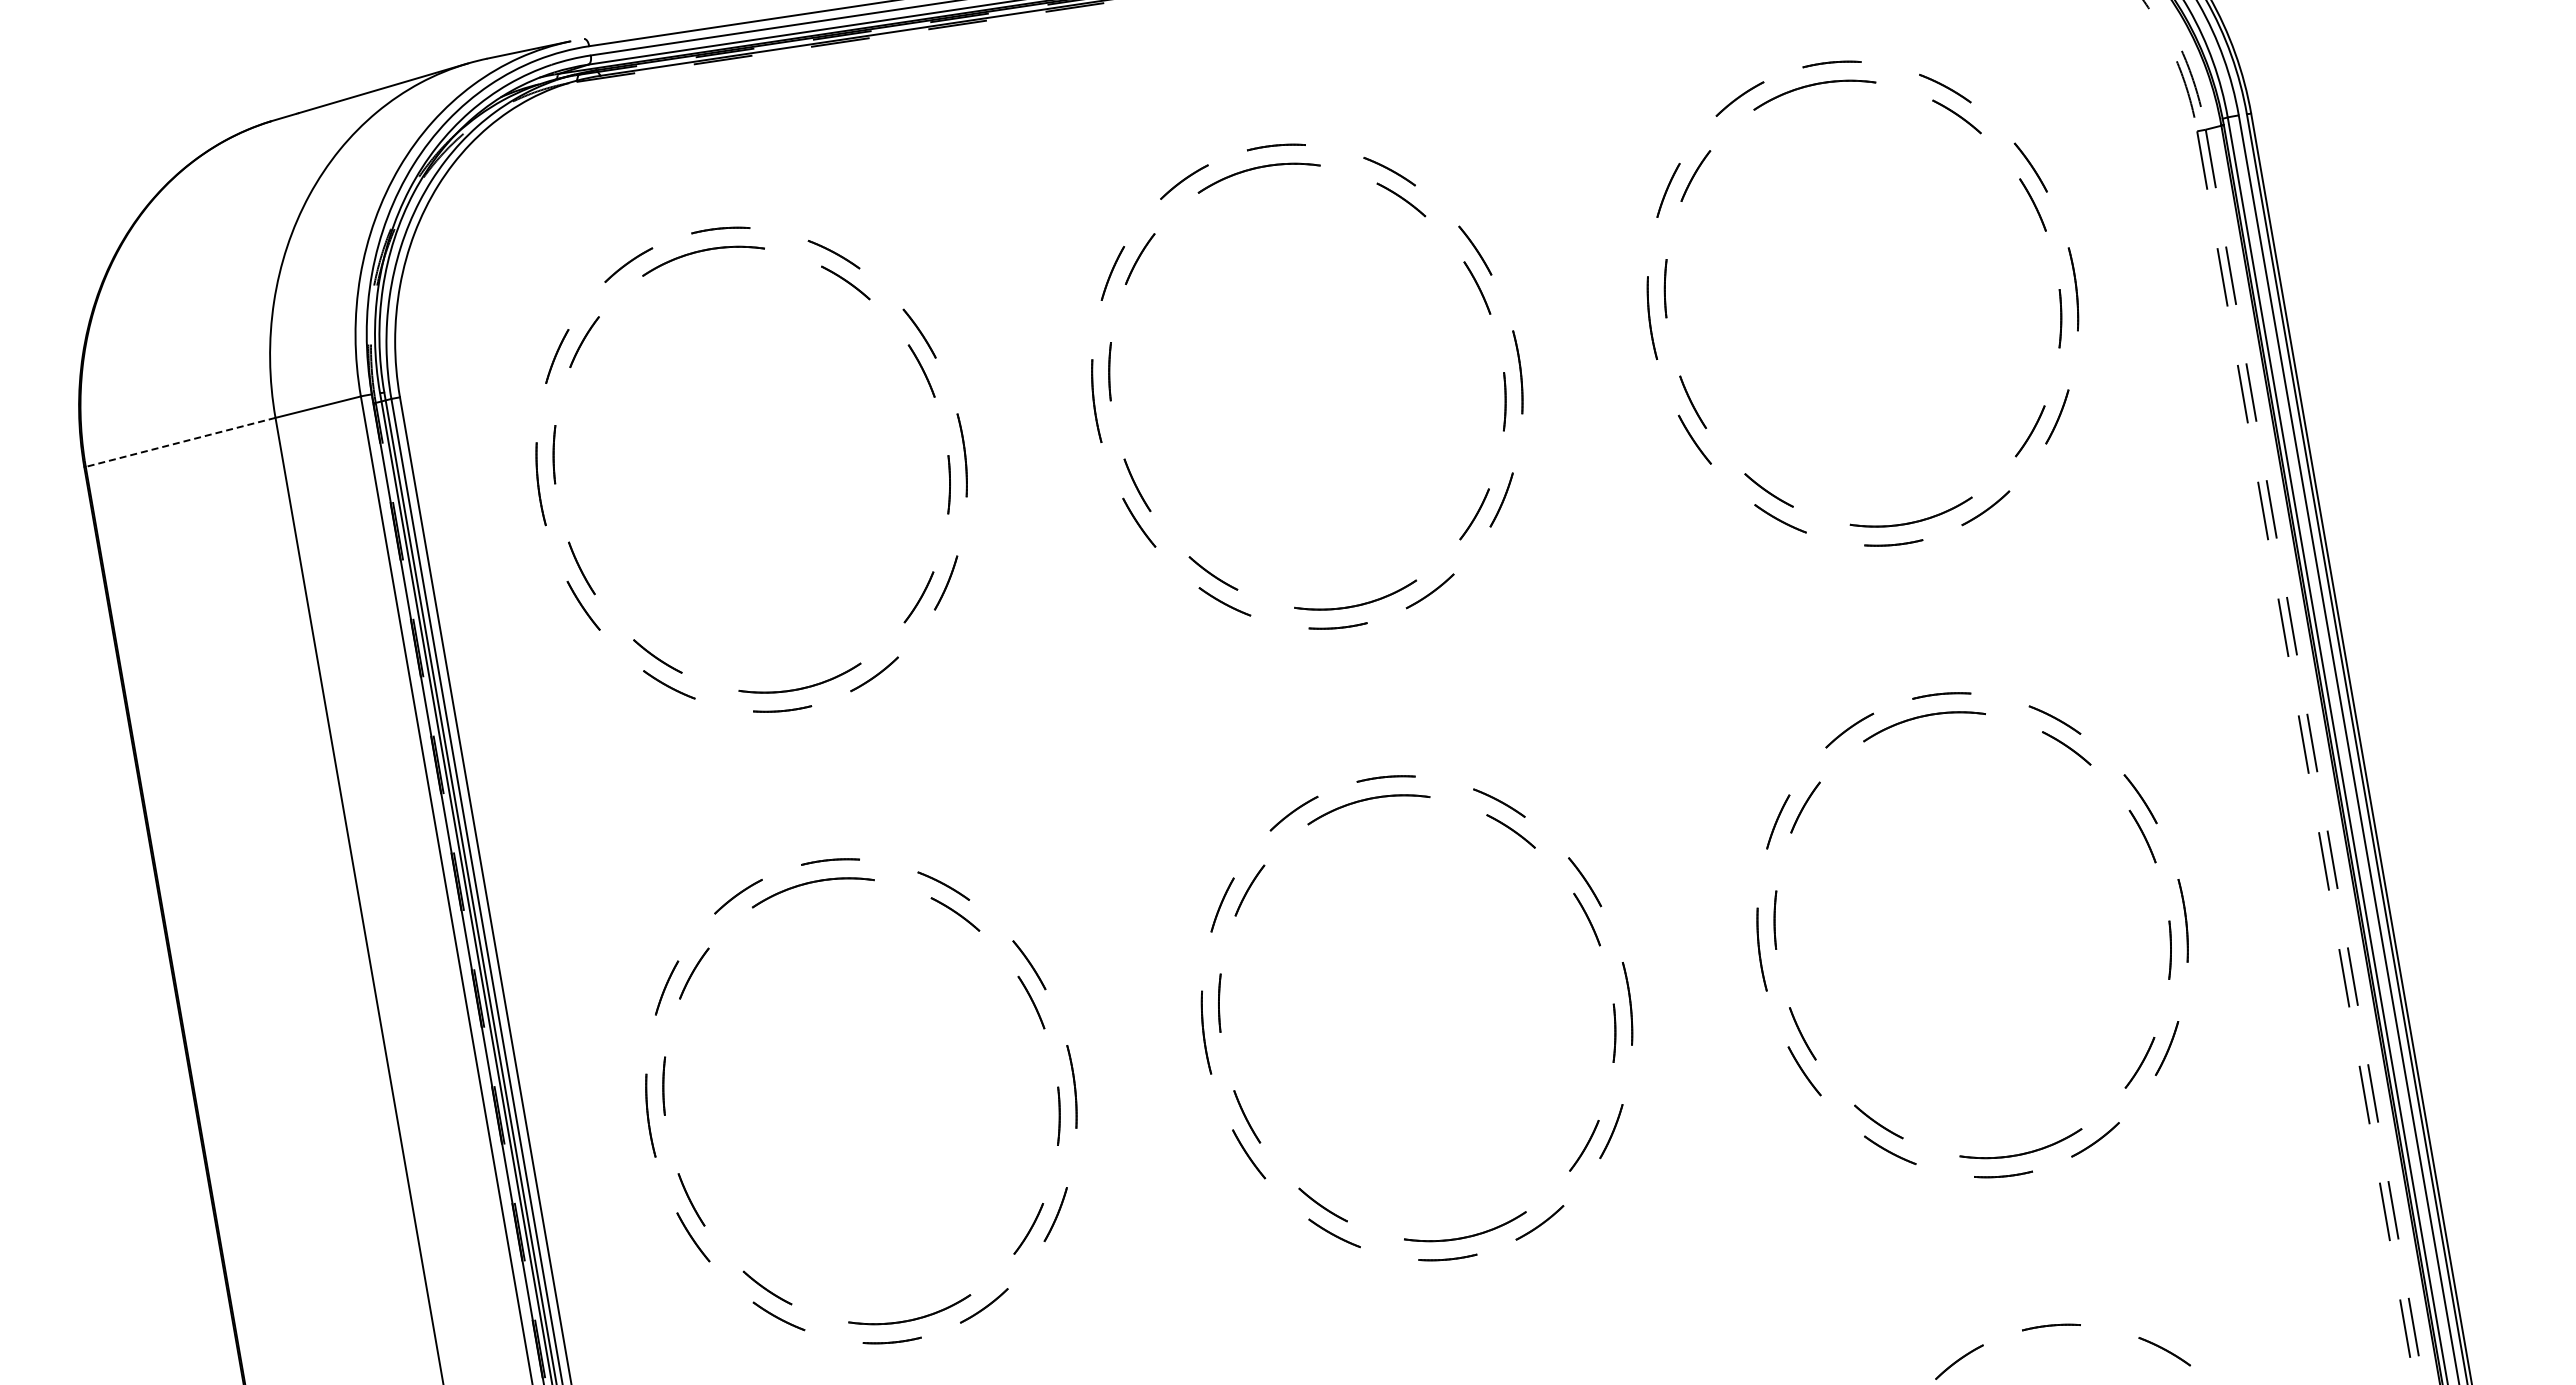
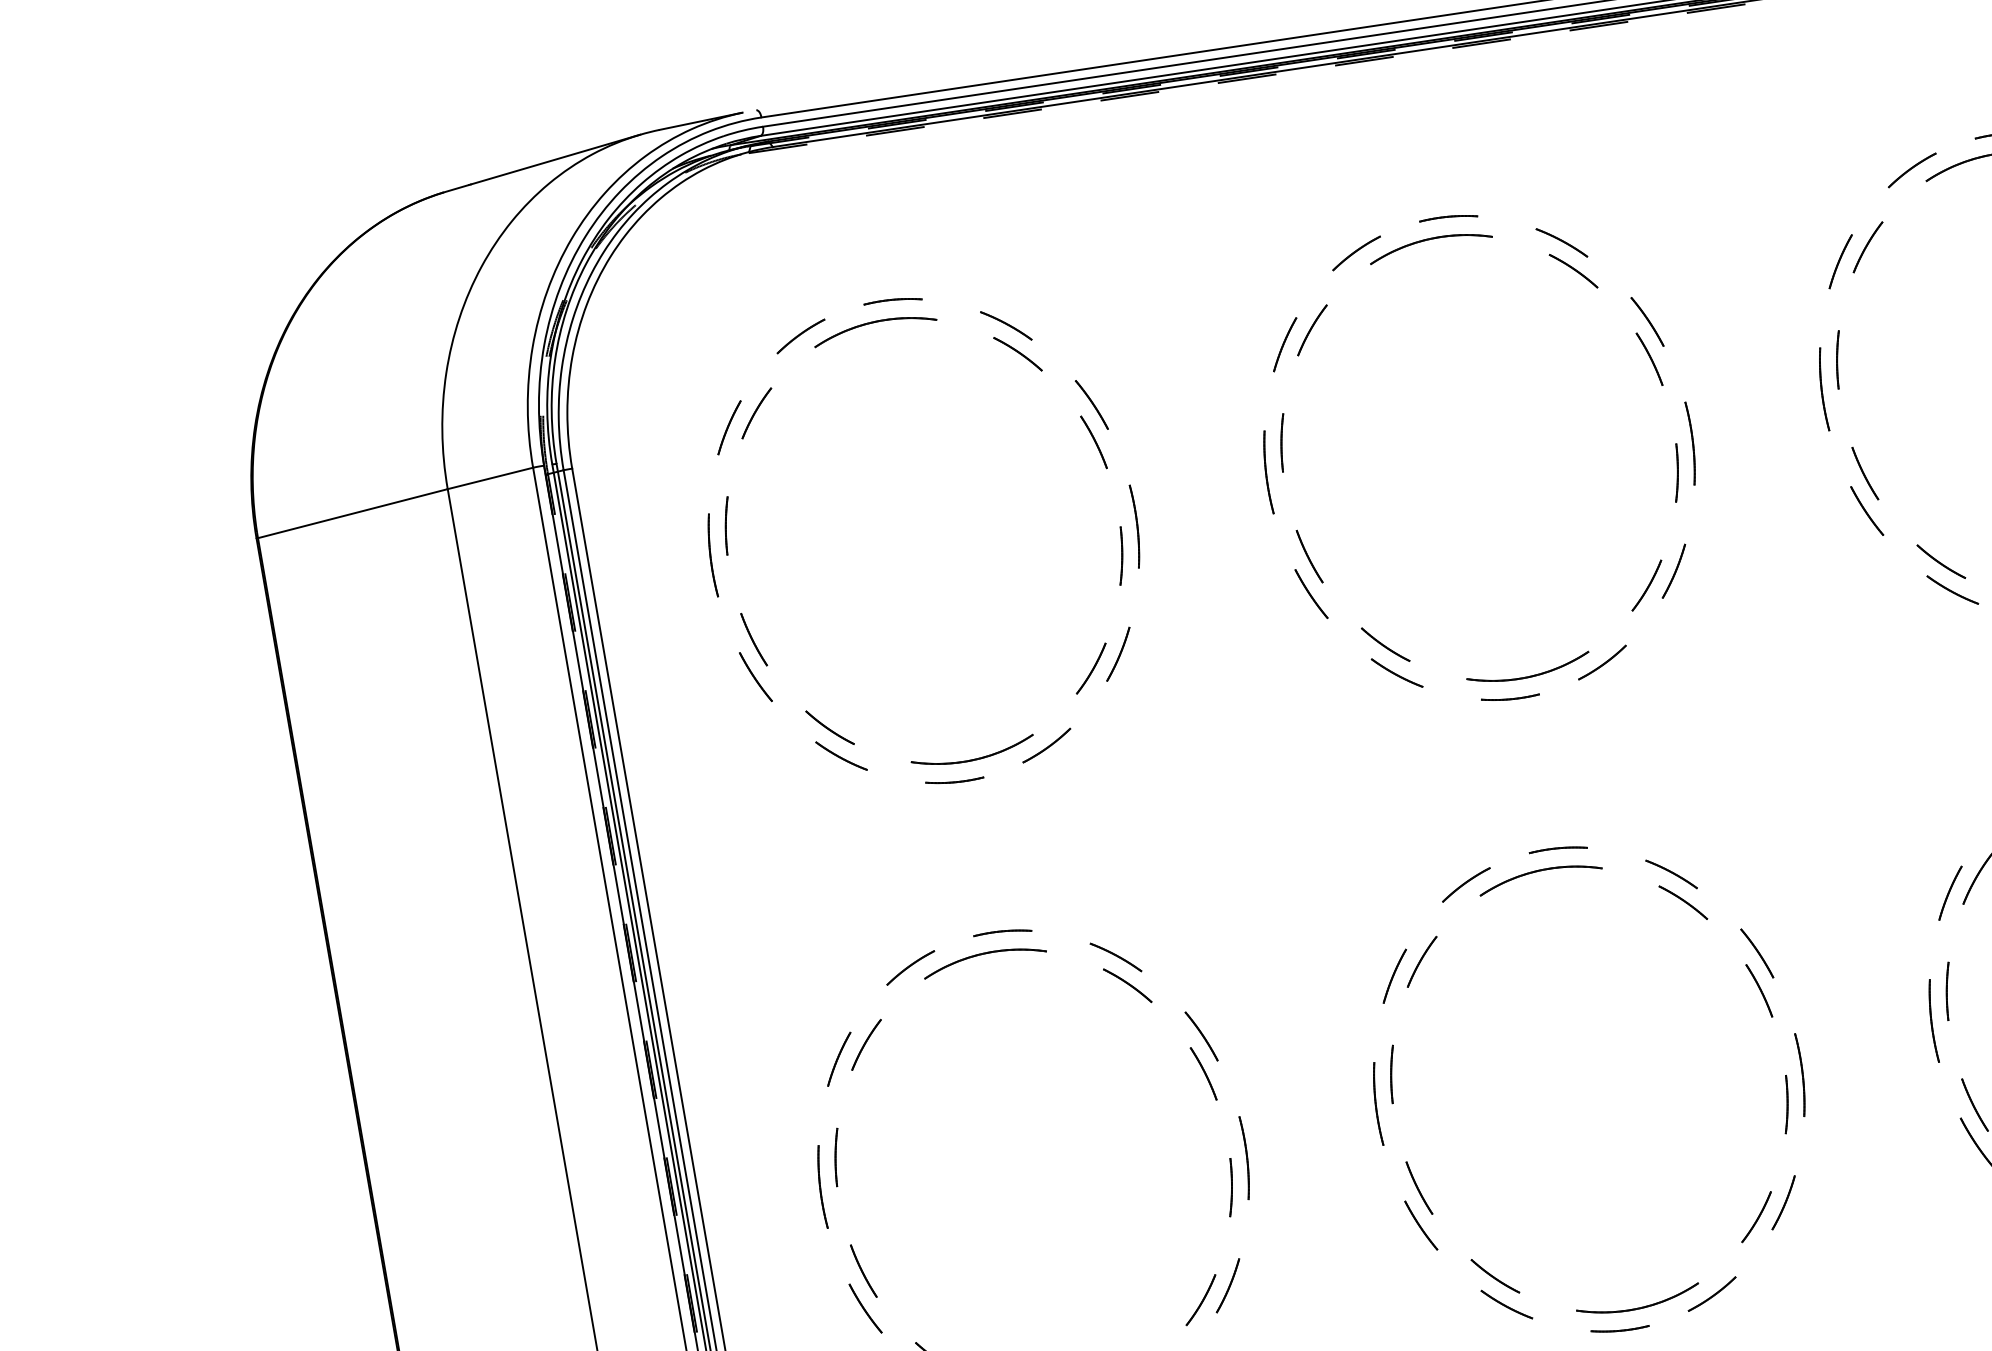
line: (180, 442) -> (352, 513), dashed -> solid

